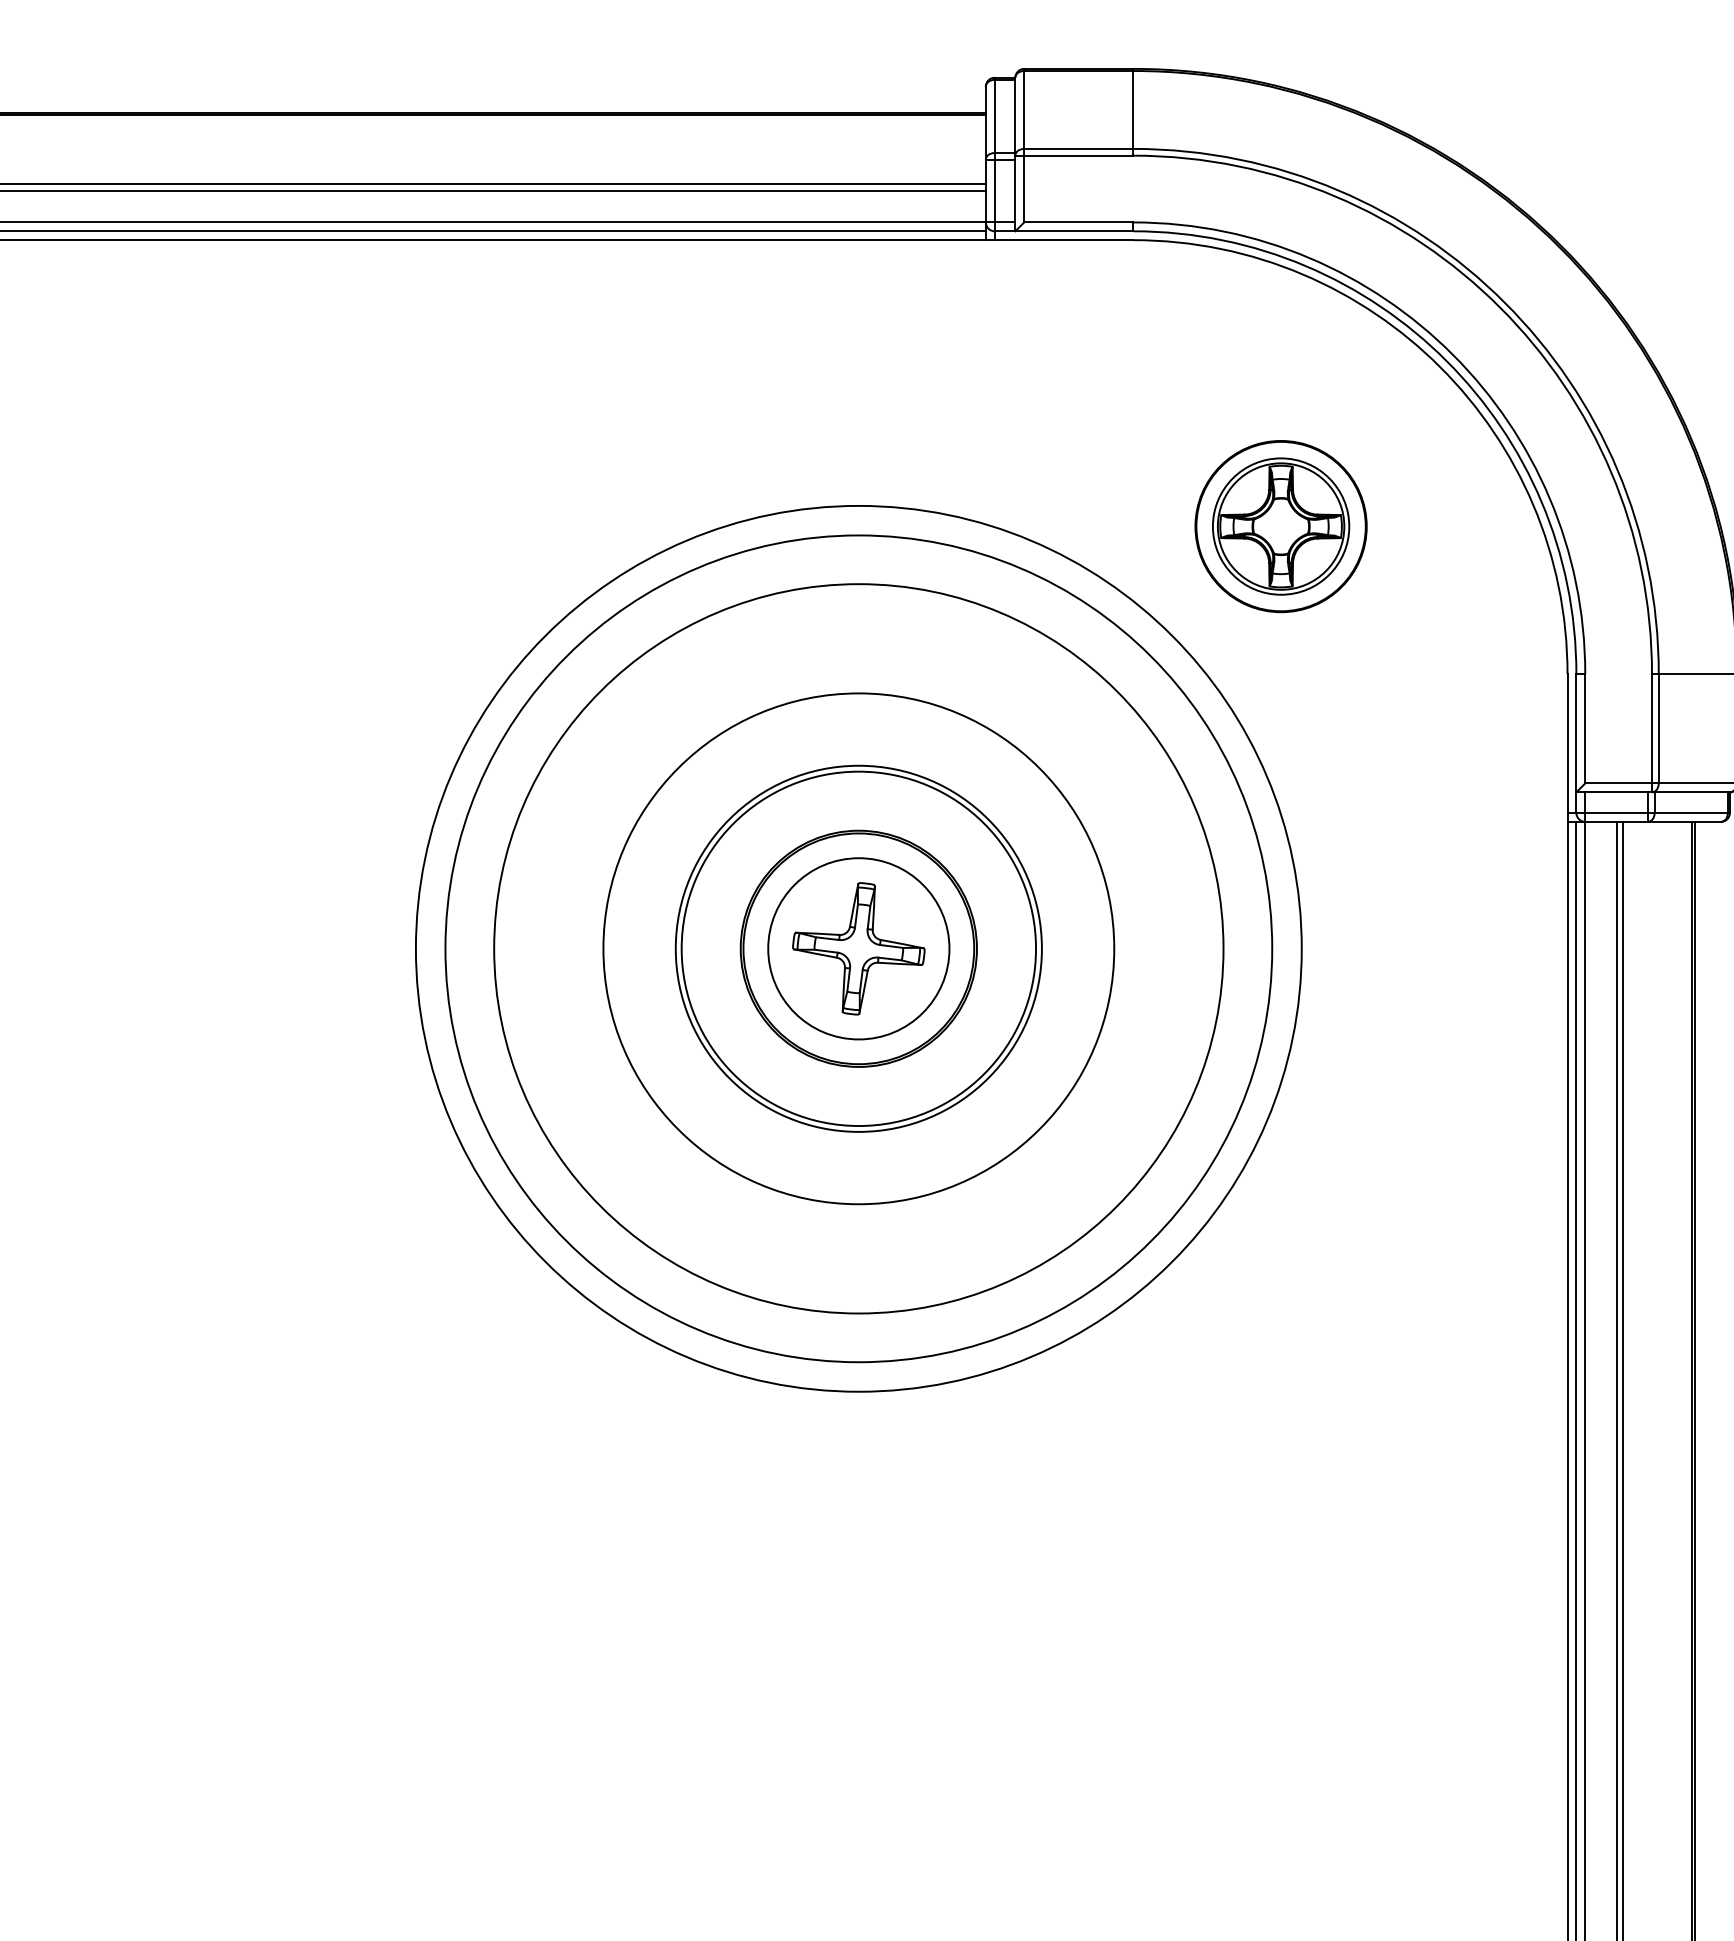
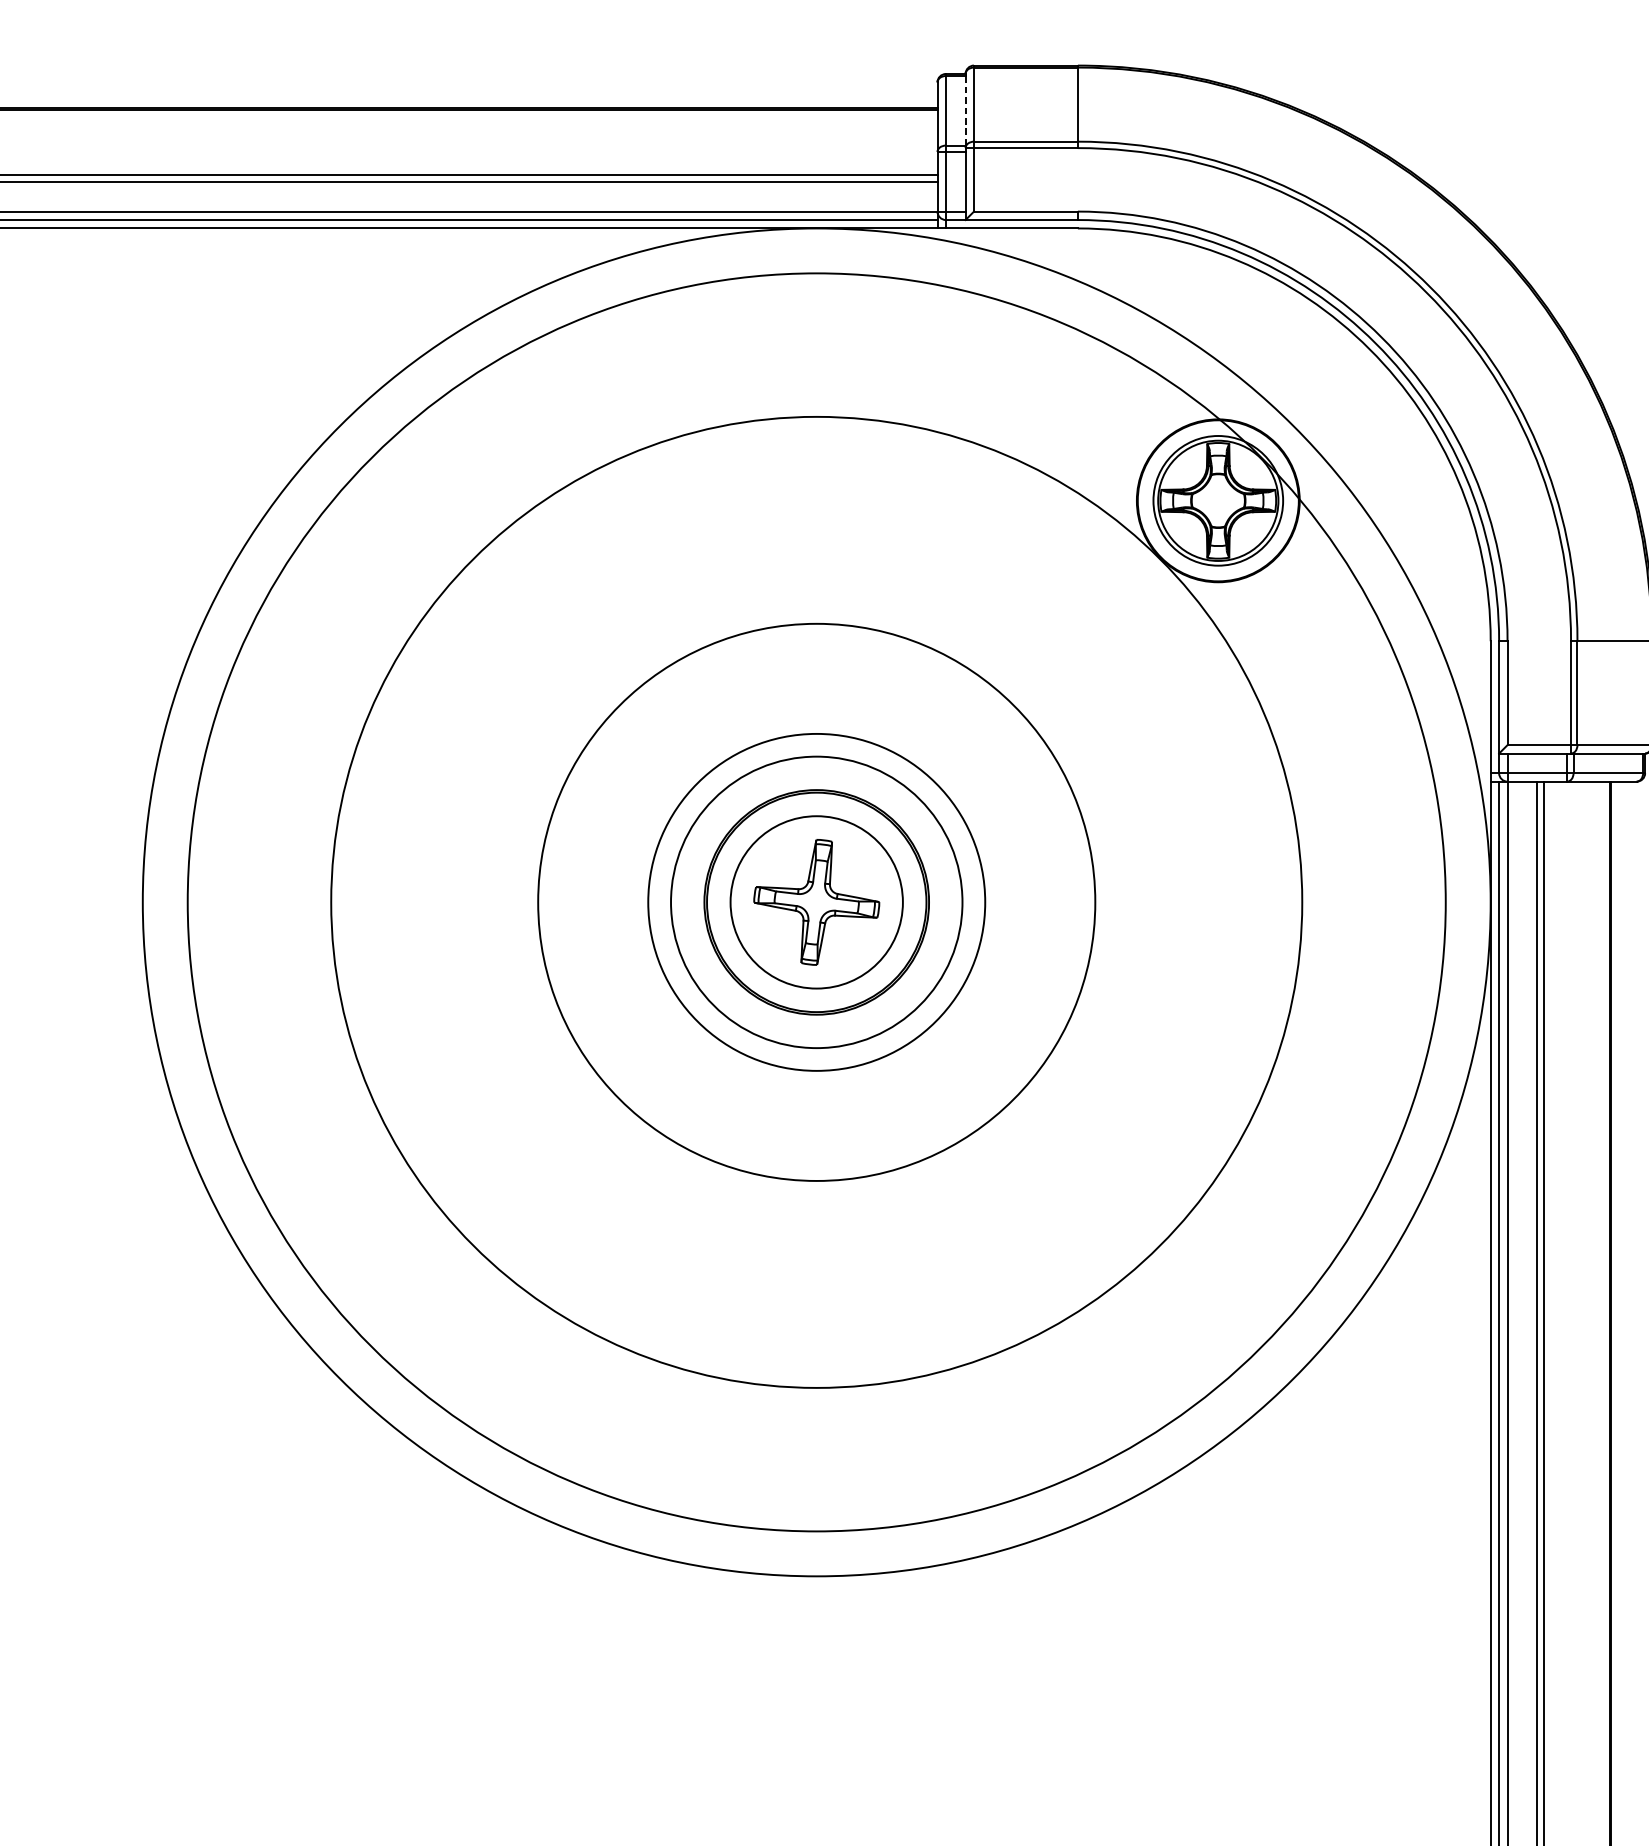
line: (1015, 116) -> (965, 110), solid -> dashed
circle: (858, 948) -> (816, 902), size x0.6
circle: (858, 948) -> (816, 902), size x1.4
circle: (858, 948) -> (816, 902), size x1.6
circle: (858, 948) -> (816, 902), size x1.6
circle: (858, 948) -> (816, 902), size x1.6

